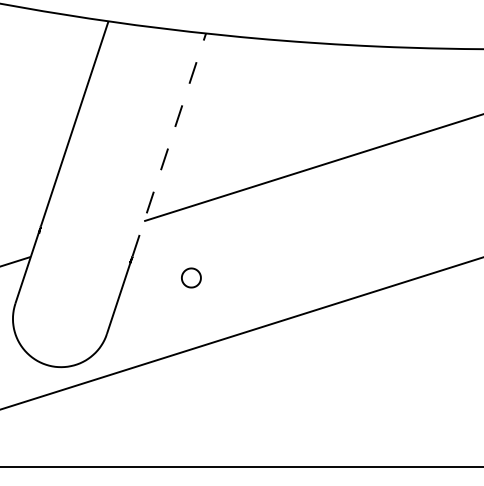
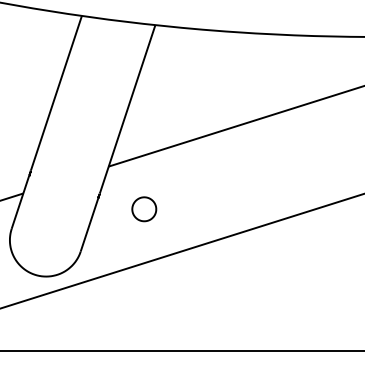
line: (169, 144) -> (127, 108), dashed -> solid
part: (191, 278) -> (144, 209), size x1.67

